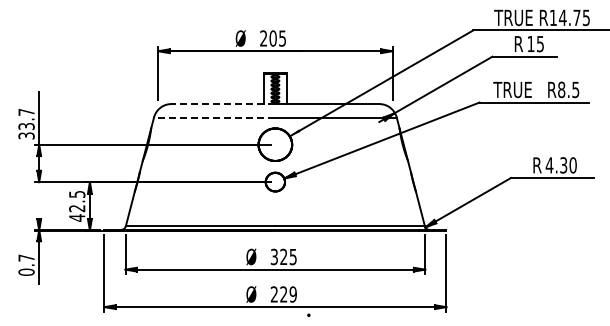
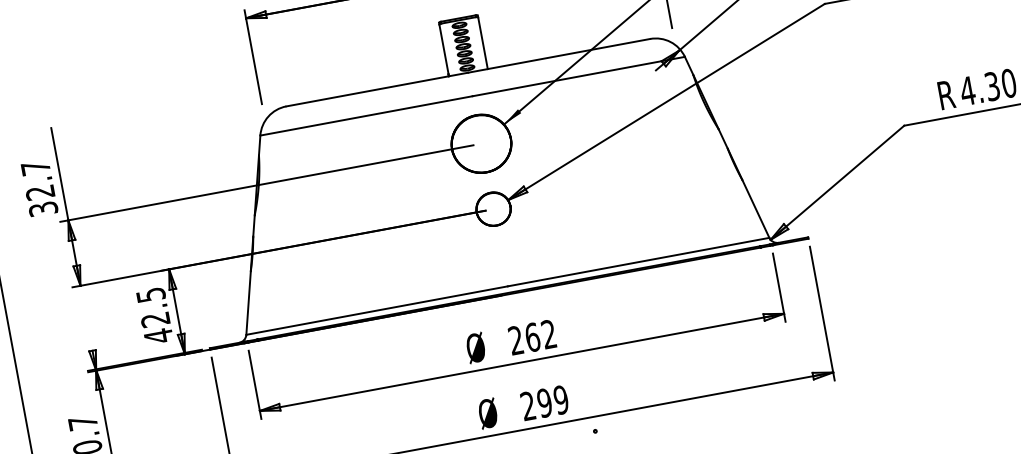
line: (223, 104) -> (377, 90), dashed -> solid
line: (214, 117) -> (366, 115), dashed -> solid
text: (26, 126) -> (40, 192), 33.7 -> 32.7
text: (283, 256) -> (531, 336), 325 -> 262
text: (283, 294) -> (544, 403), 229 -> 299

